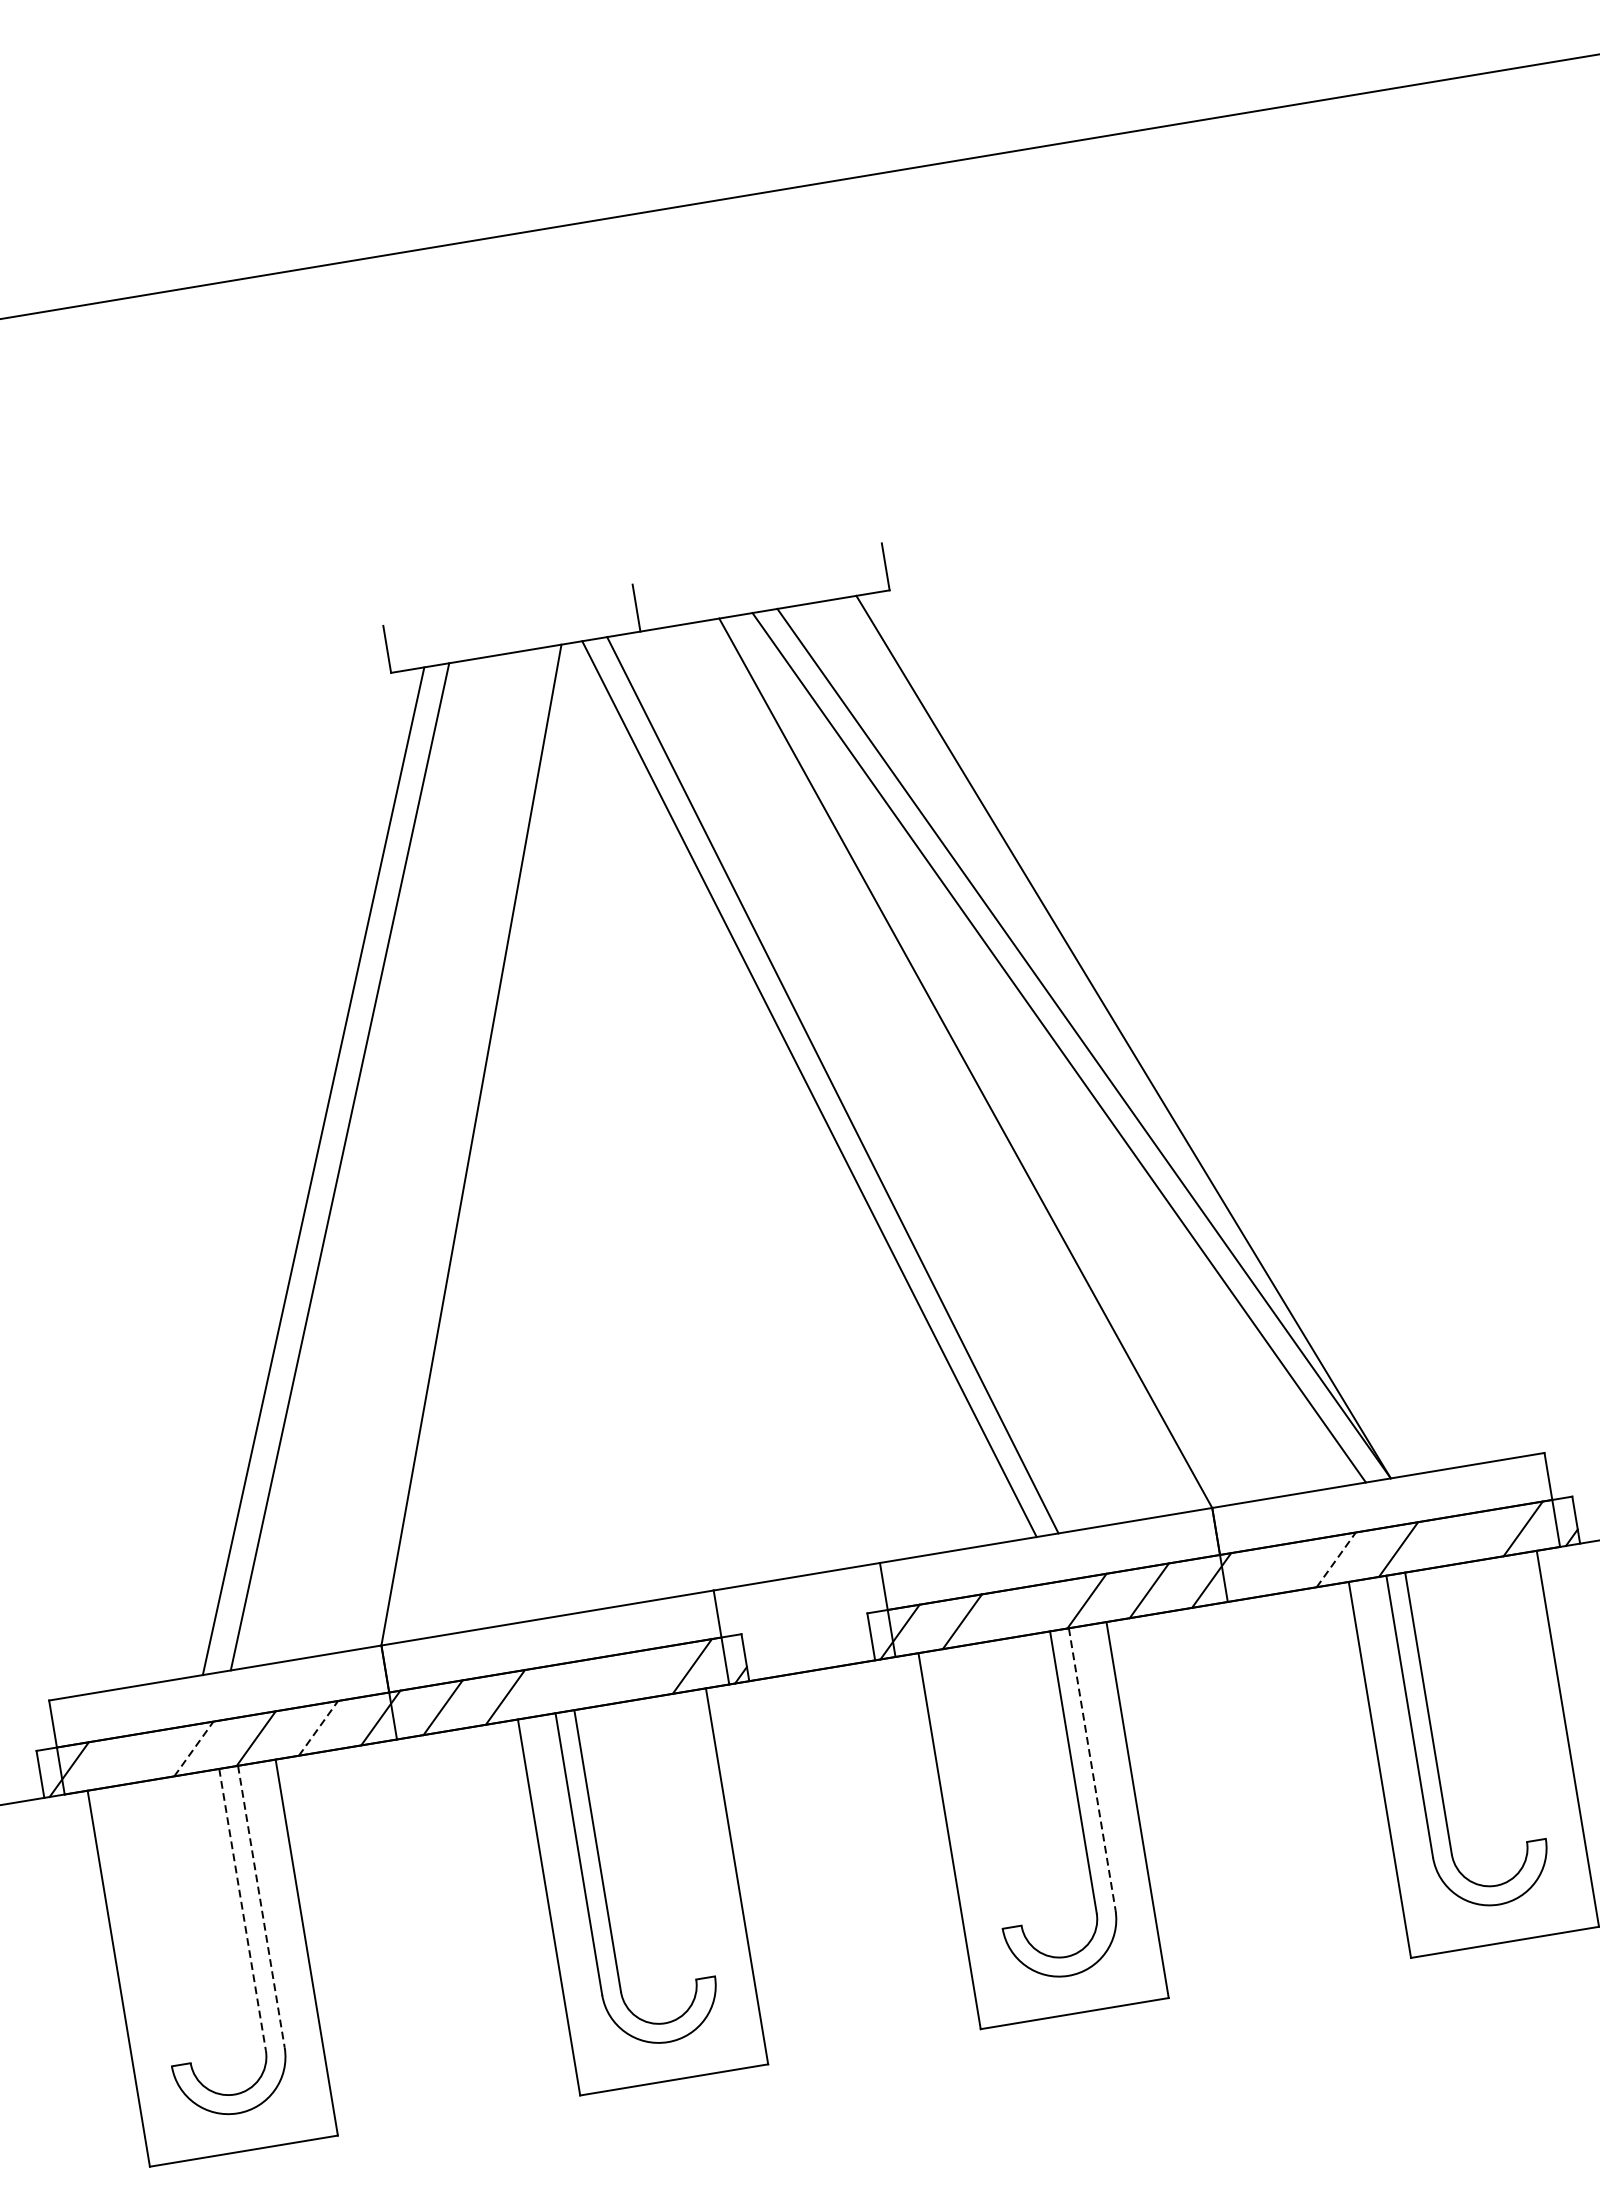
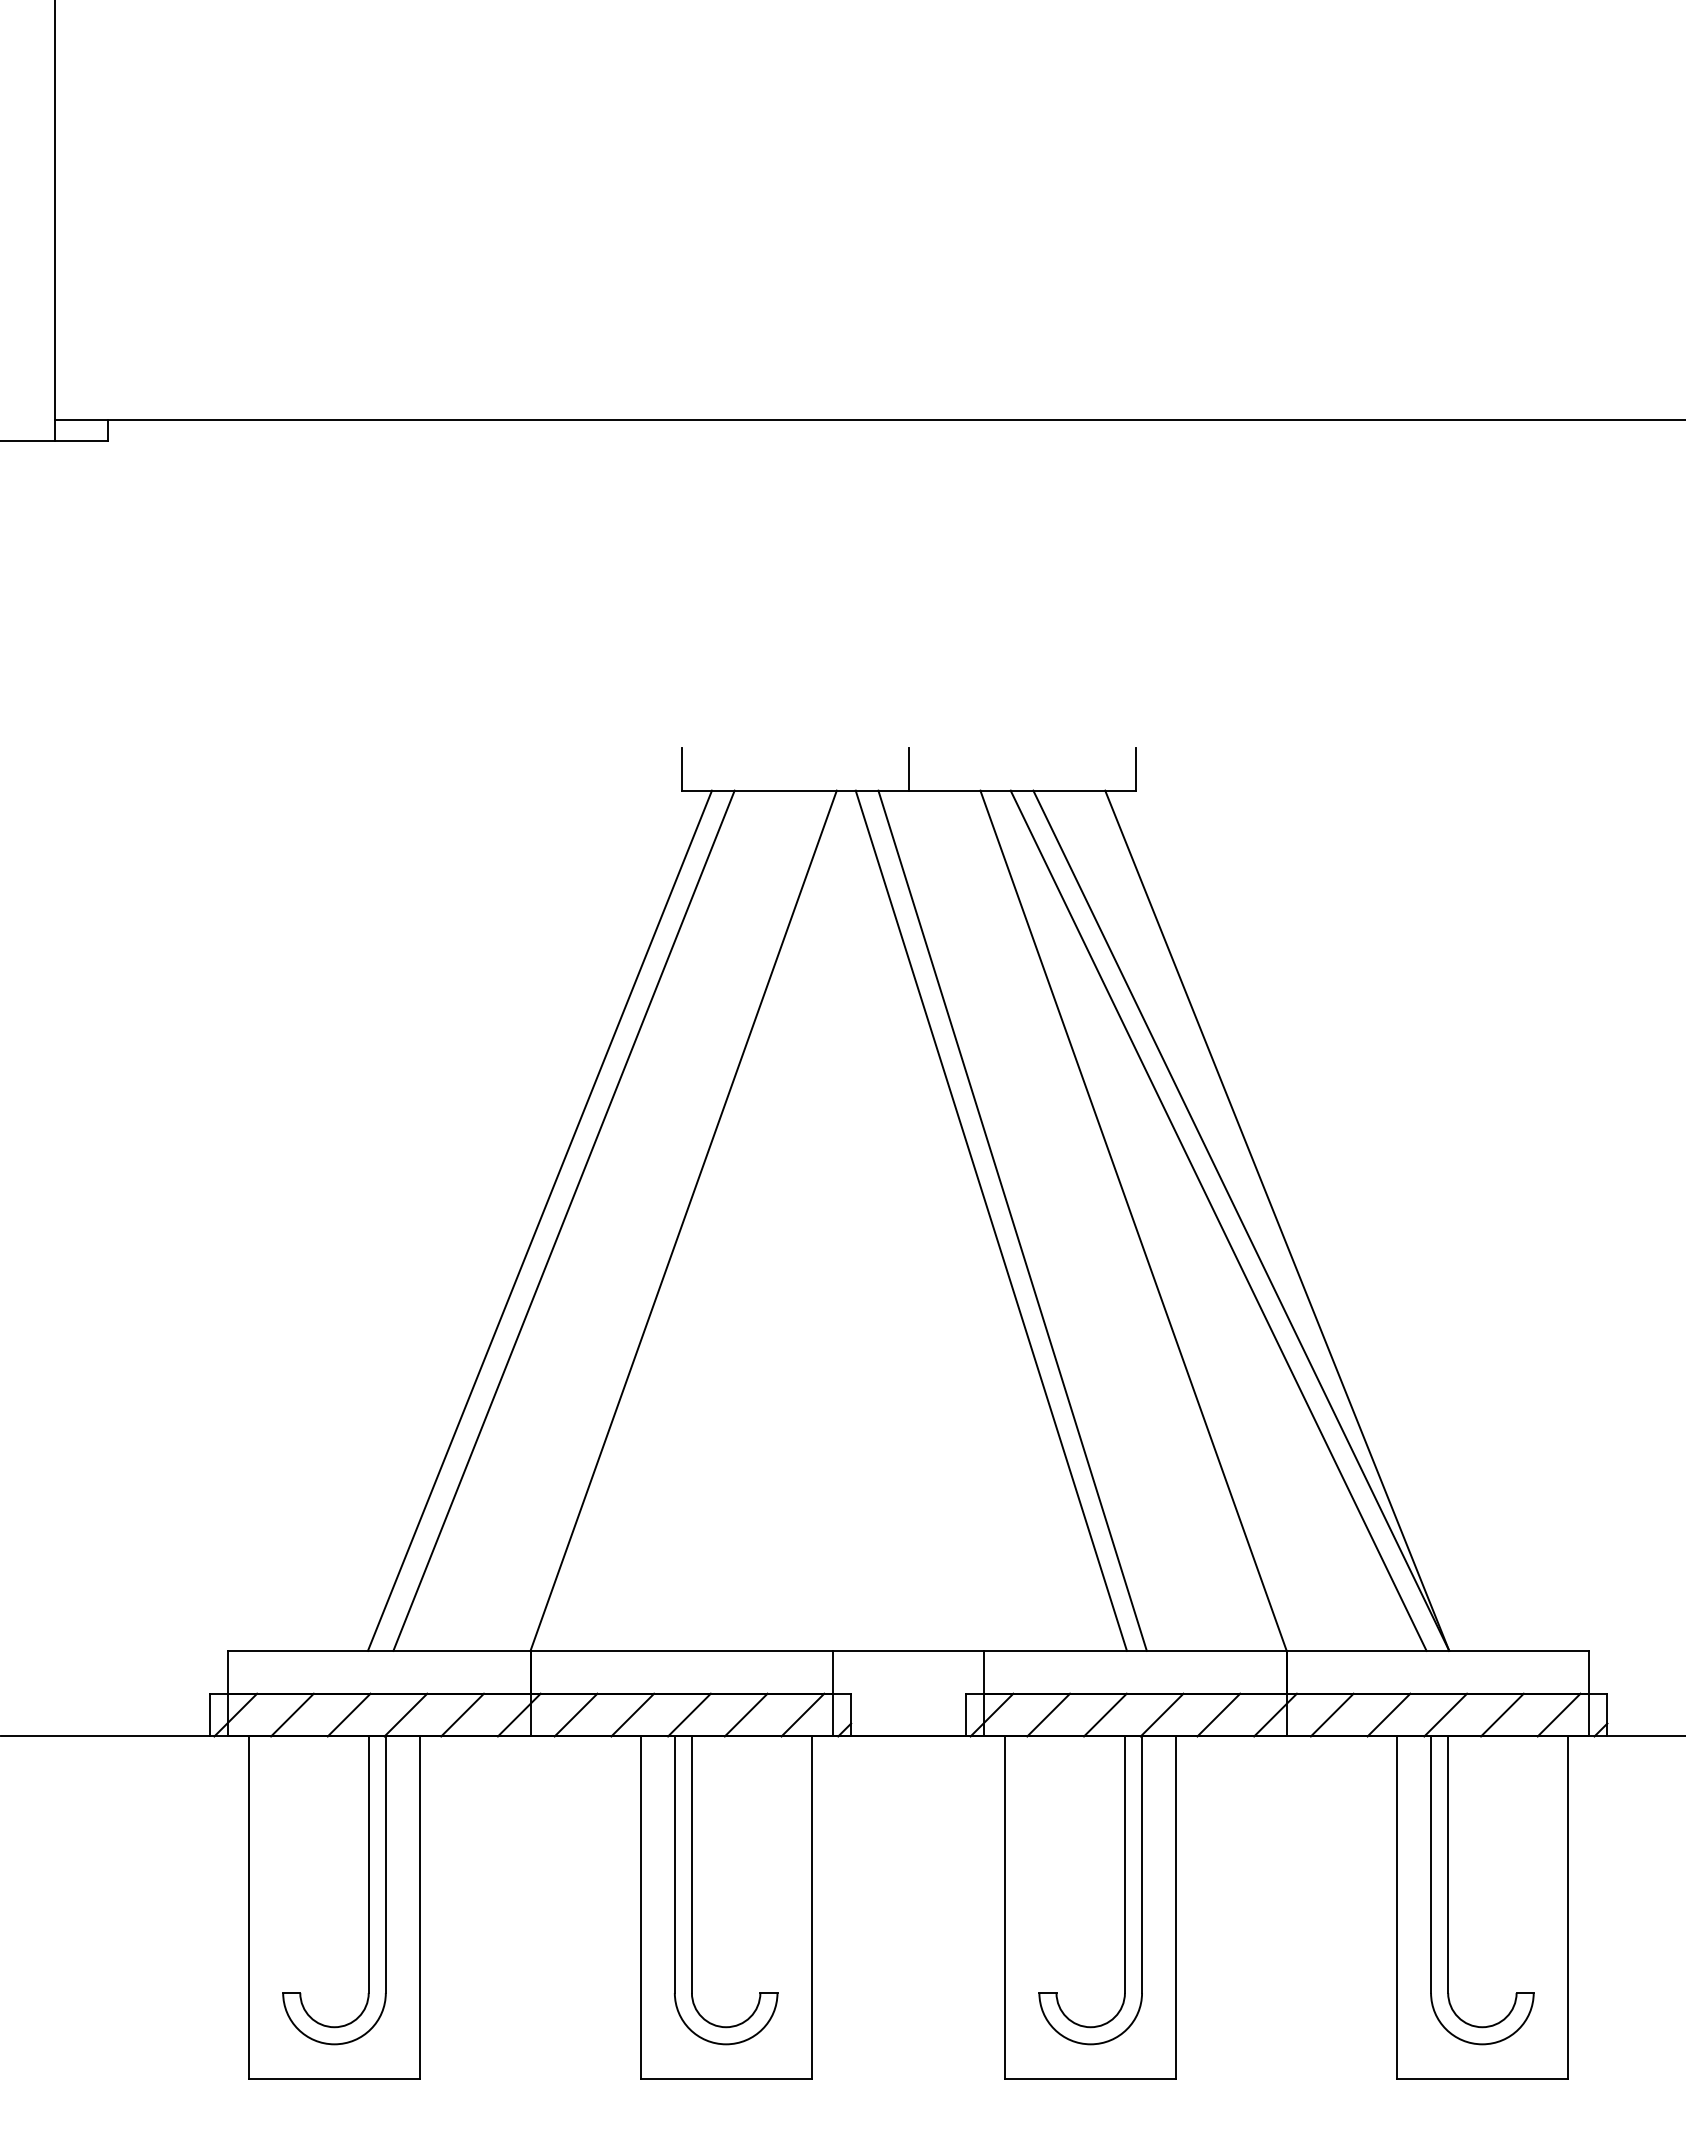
line: (1460, 1538) -> (1502, 1714), added
line: (1336, 1559) -> (1389, 1714), dashed -> solid
line: (1273, 1569) -> (1331, 1714), added
line: (1024, 1610) -> (1105, 1714), added
line: (629, 1676) -> (745, 1714), added
line: (567, 1686) -> (689, 1714), added
line: (318, 1727) -> (462, 1714), dashed -> solid
line: (194, 1748) -> (349, 1714), dashed -> solid
line: (131, 1758) -> (292, 1714), added
line: (1092, 1769) -> (1142, 1865), dashed -> solid
line: (261, 1907) -> (385, 1865), dashed -> solid
line: (242, 1910) -> (368, 1865), dashed -> solid

